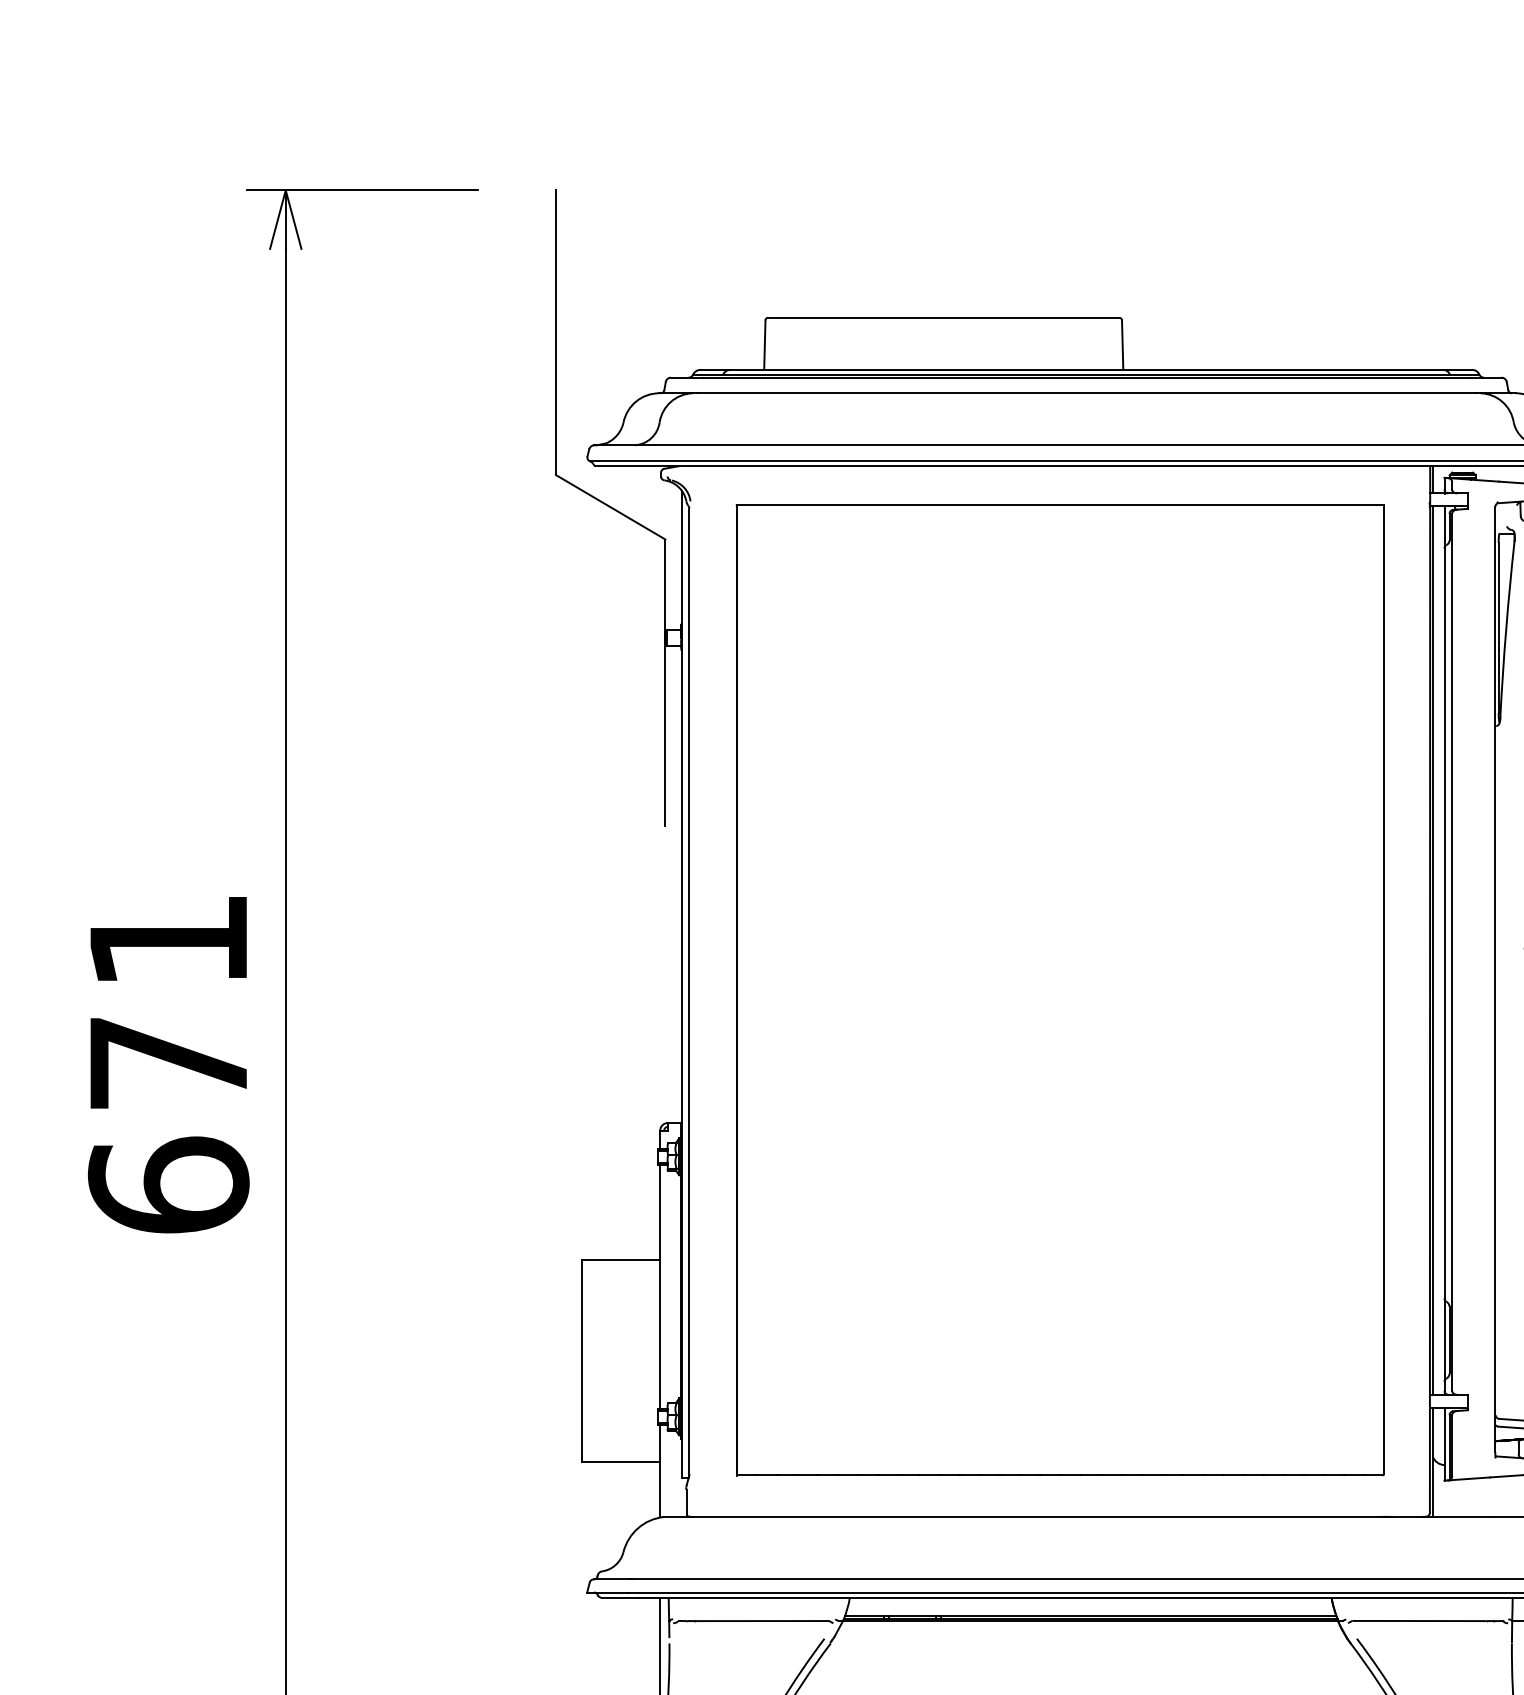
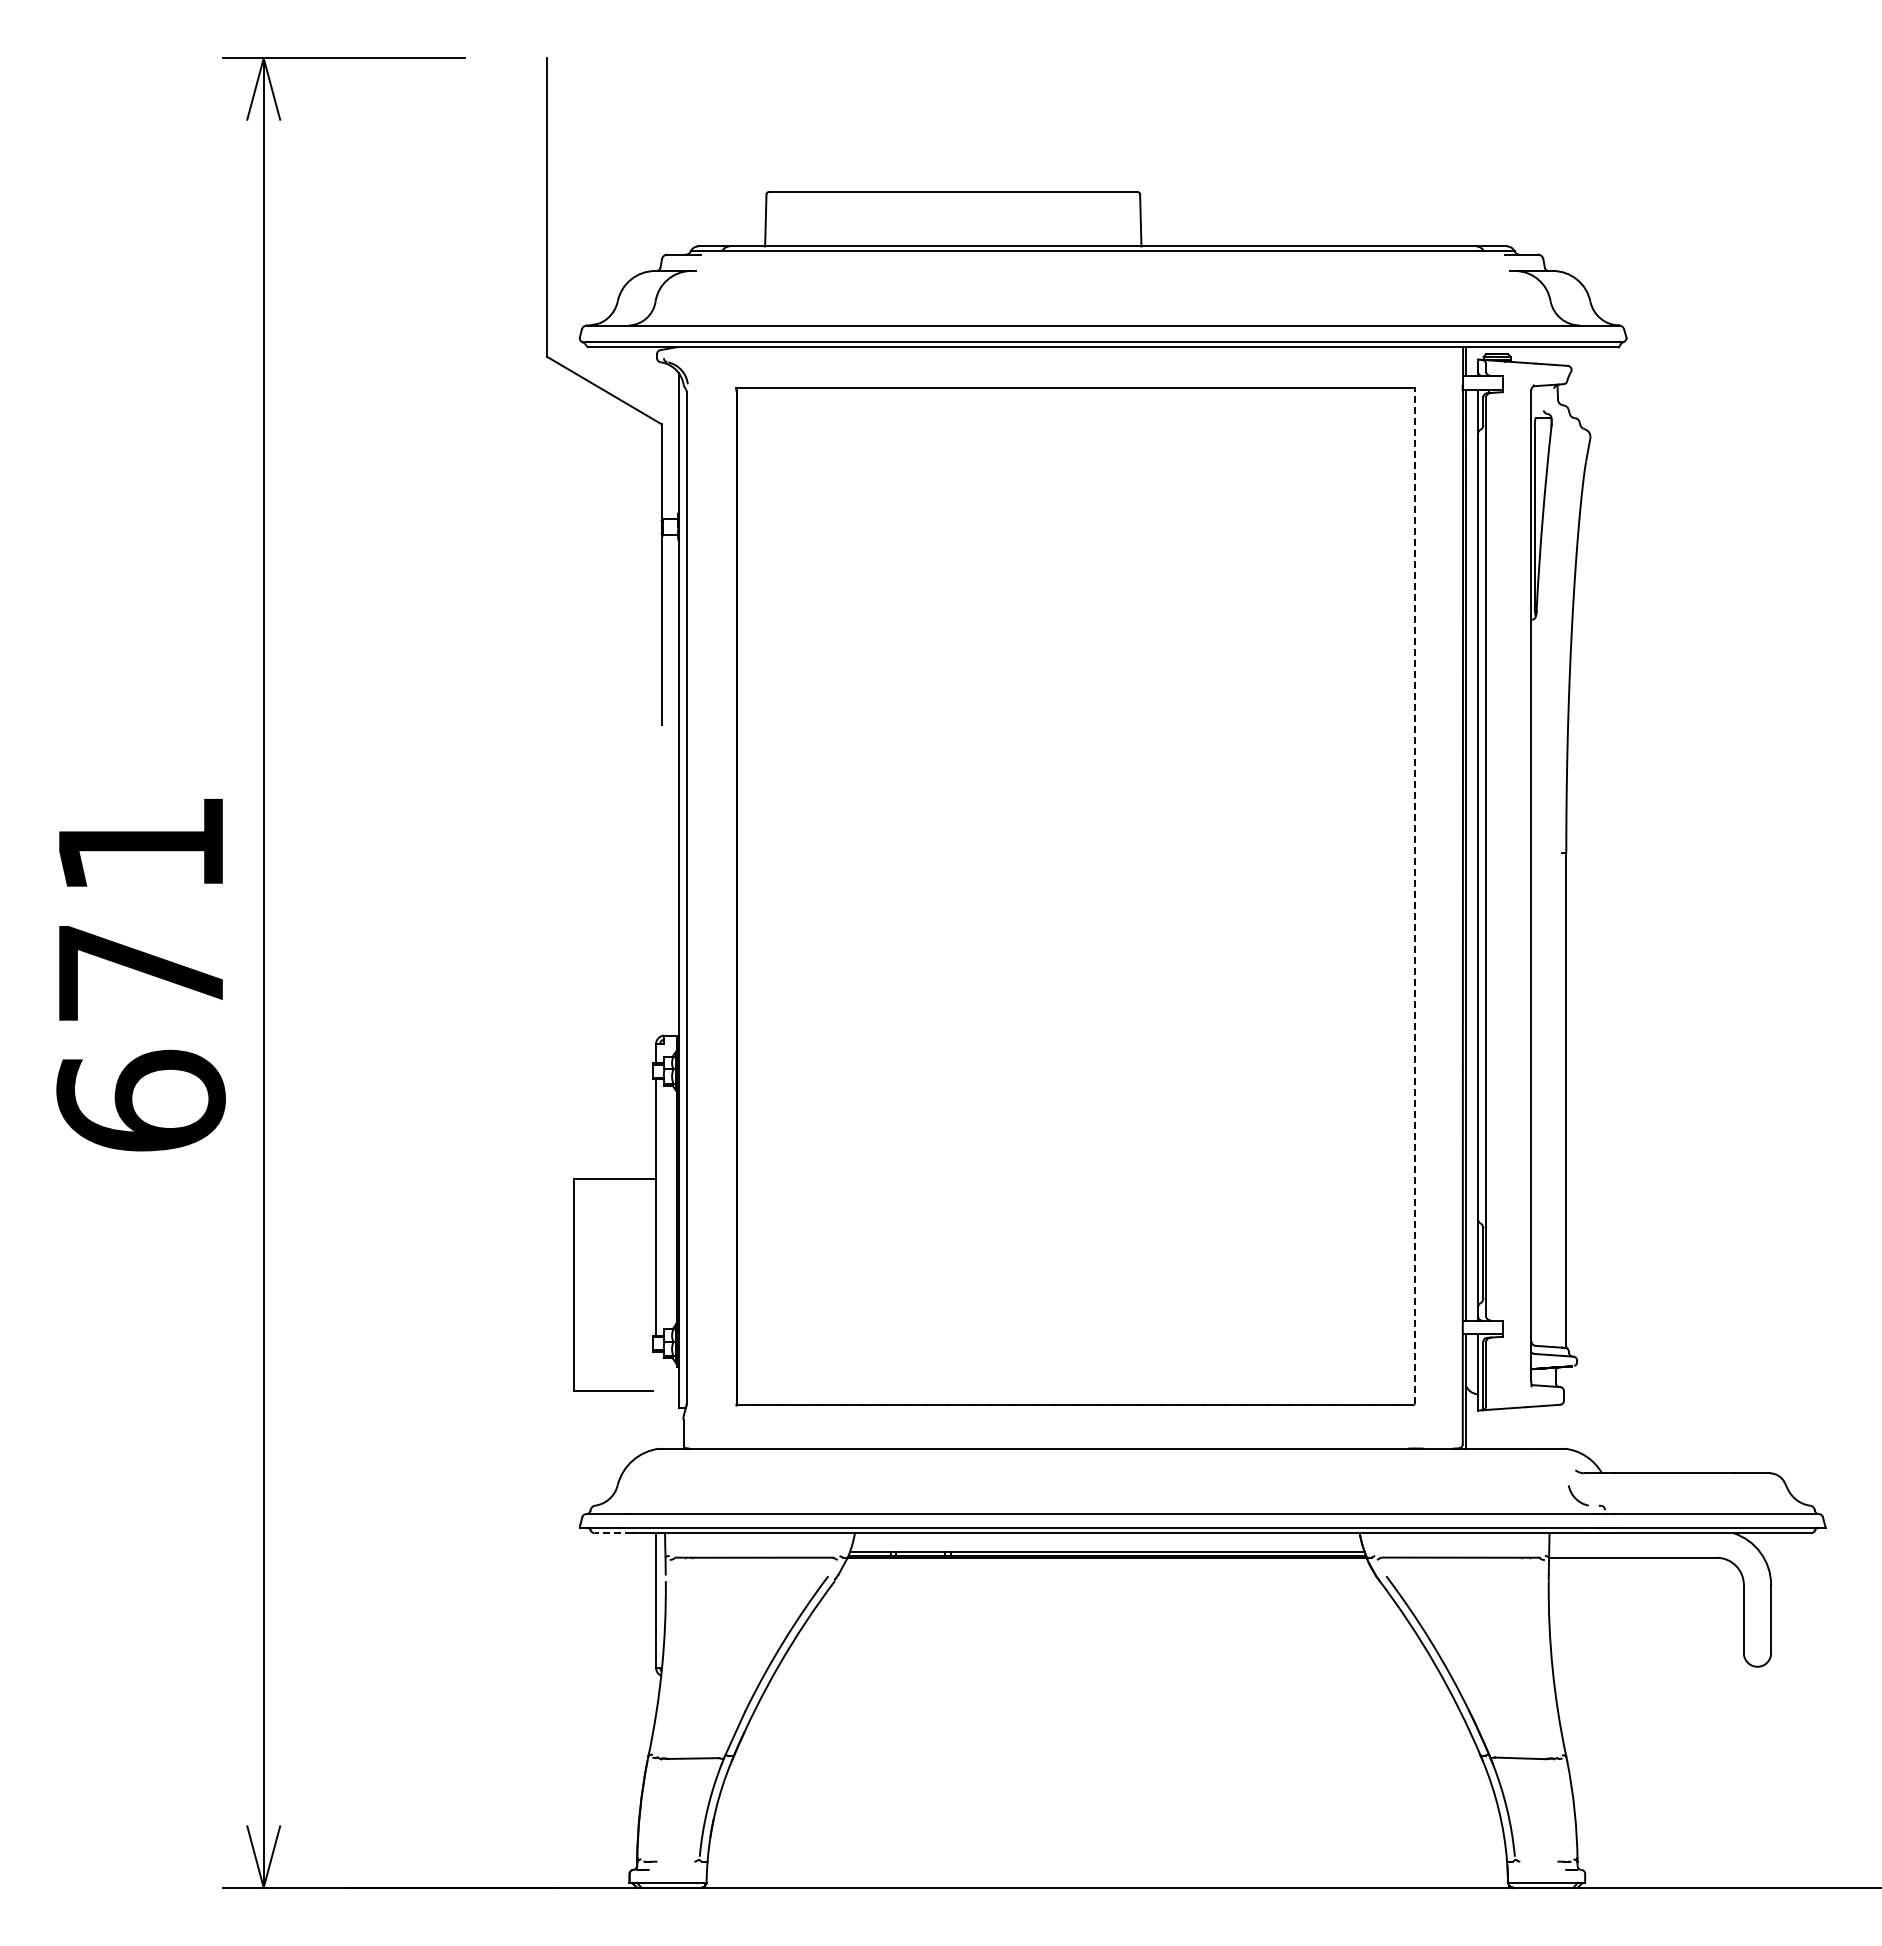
line: (1086, 377) -> (1102, 254), removed
line: (1086, 393) -> (1102, 271), removed
line: (1383, 989) -> (1414, 895), solid -> dashed
line: (660, 1471) -> (656, 1400), removed
line: (619, 1597) -> (613, 1533), solid -> dashed

